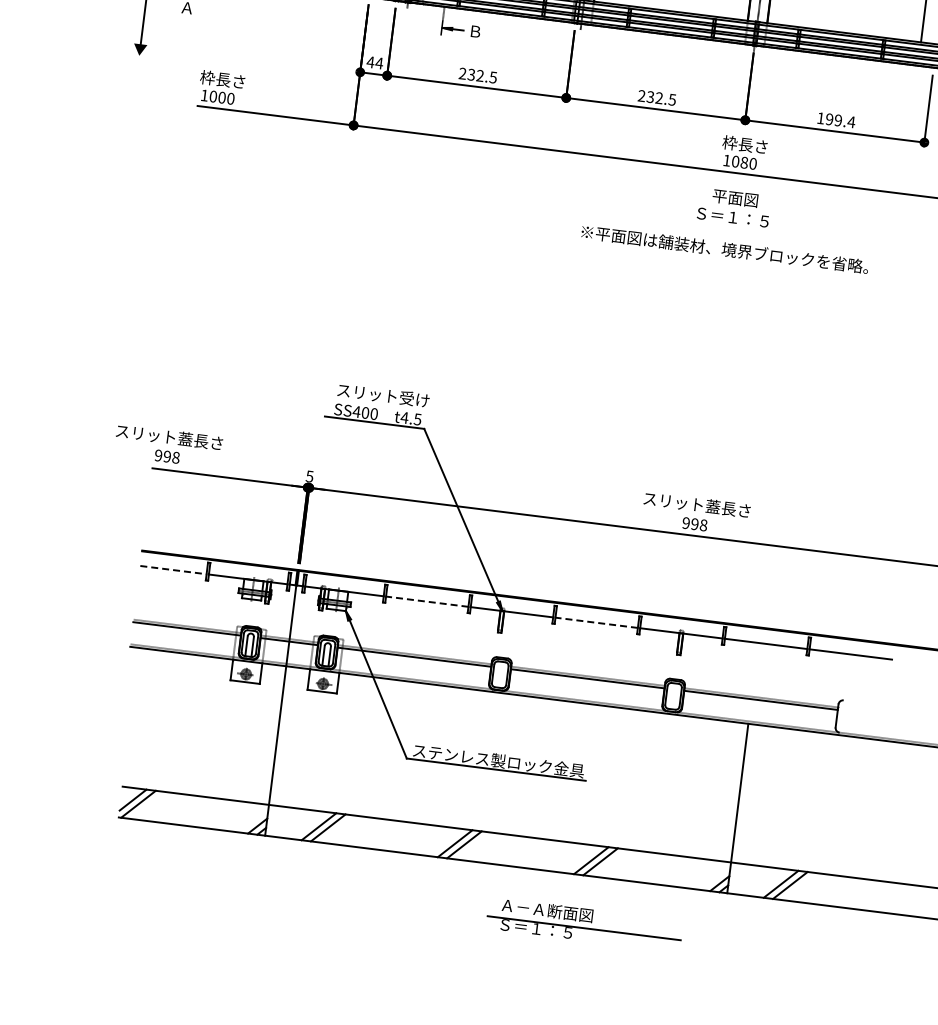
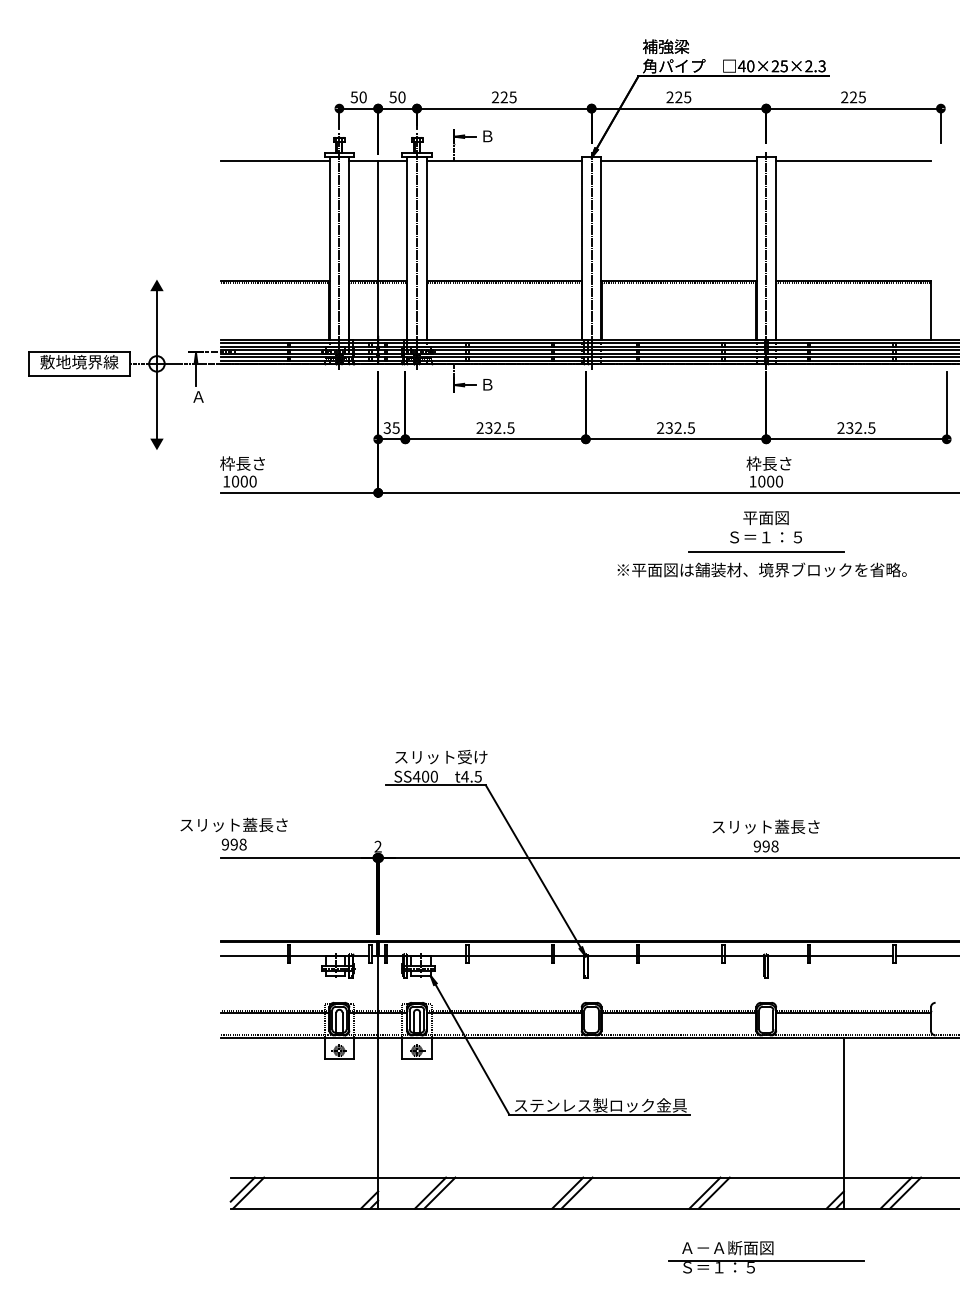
text: (374, 63) -> (391, 428), 44 -> 35
text: (836, 120) -> (856, 428), 199.4 -> 232.5
text: (744, 162) -> (770, 481), 1080 -> 1000
line: (730, 231) -> (765, 551), added
text: (309, 476) -> (377, 846), 5 -> 2
line: (173, 570) -> (254, 956), dashed -> solid
line: (427, 601) -> (510, 956), dashed -> solid
line: (596, 622) -> (680, 956), dashed -> solid
part: (585, 923) -> (766, 1256), moved

